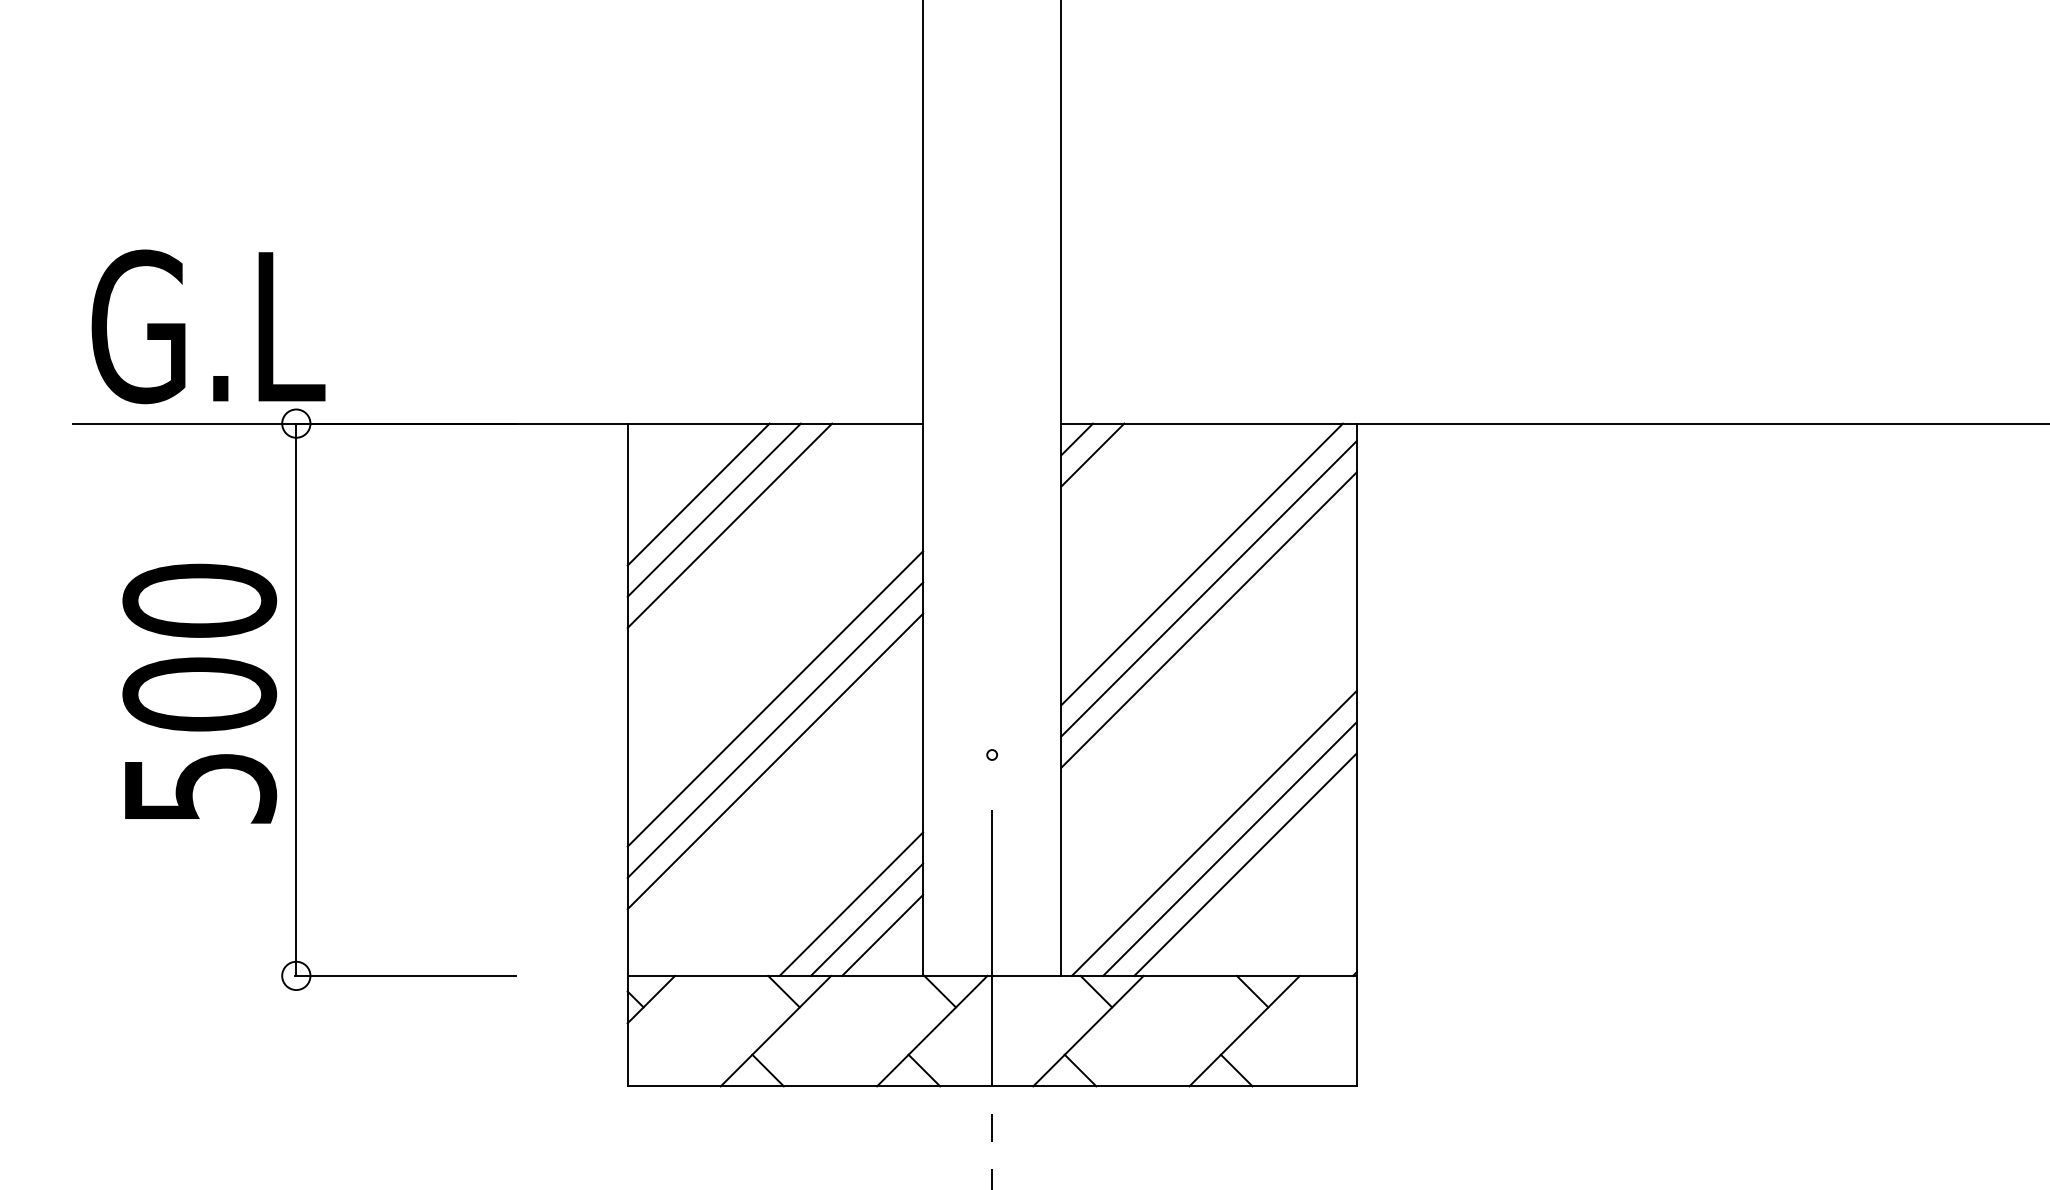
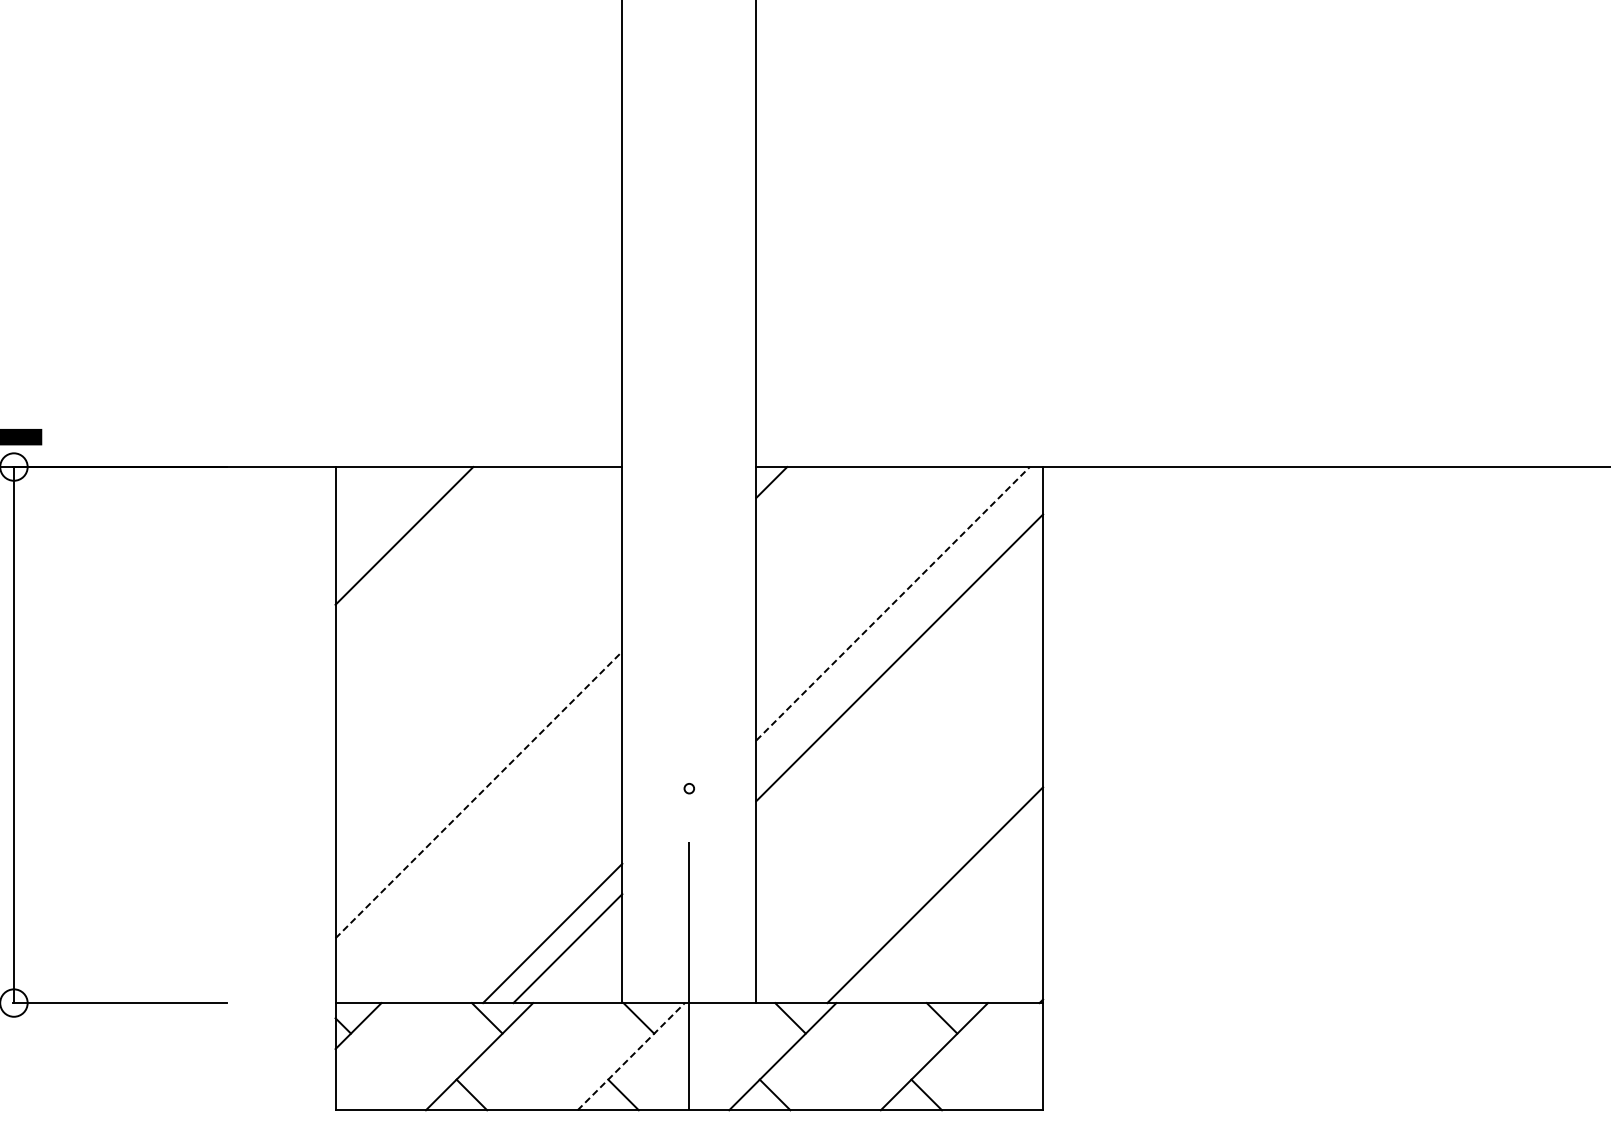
line: (1092, 454) -> (786, 497), removed
line: (713, 509) -> (418, 550), removed
line: (729, 525) -> (434, 565), removed
line: (1202, 564) -> (893, 603), solid -> dashed
line: (1208, 588) -> (899, 627), removed
line: (775, 698) -> (479, 733), removed
line: (775, 729) -> (479, 763), removed
line: (775, 761) -> (479, 794), solid -> dashed
line: (1213, 833) -> (904, 864), removed
line: (1229, 848) -> (919, 879), removed
line: (882, 934) -> (582, 962), removed
line: (932, 1030) -> (631, 1056), solid -> dashed

